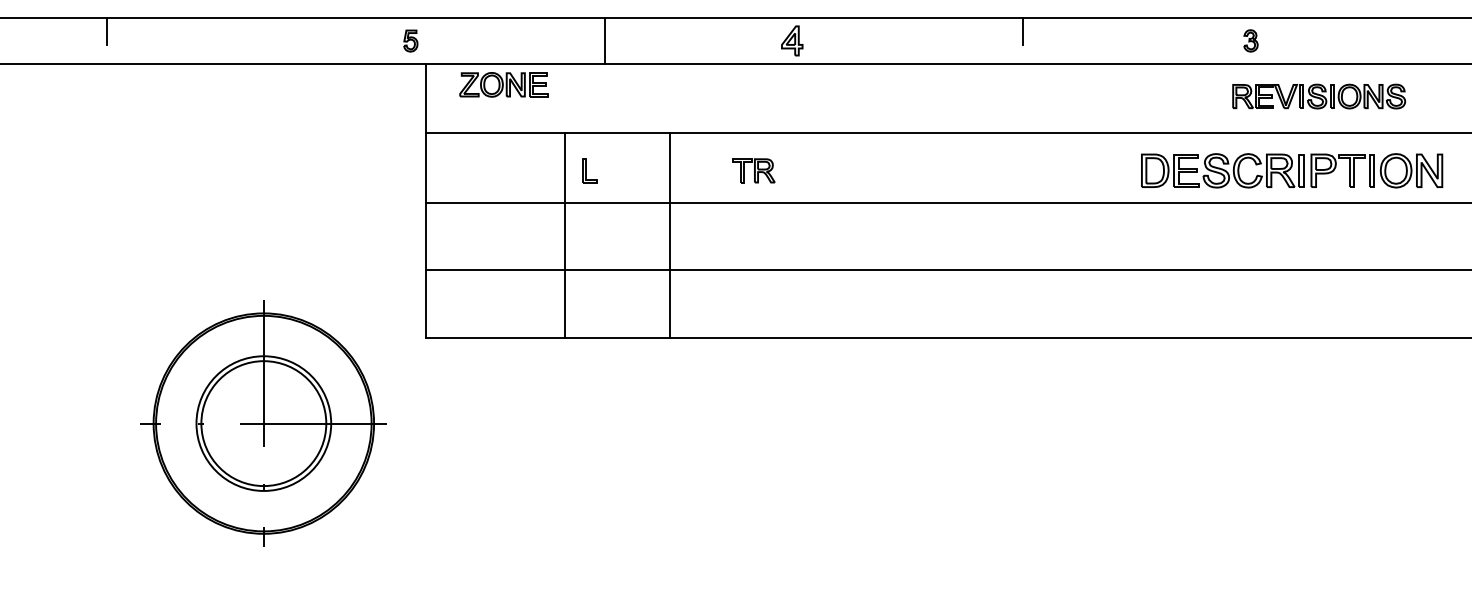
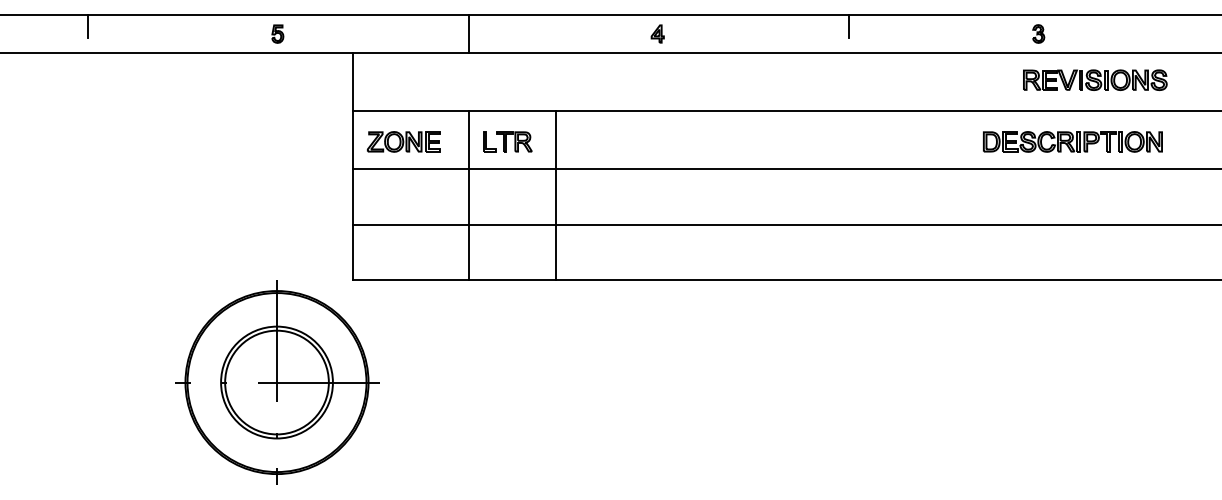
part: (410, 40) -> (277, 33), moved
line: (604, 40) -> (468, 33), moved
part: (792, 40) -> (657, 33), size x0.71
part: (503, 84) -> (403, 141), moved
part: (753, 170) -> (514, 141), moved
part: (1292, 170) -> (1073, 141), size x0.71
part: (263, 423) -> (276, 382), moved

